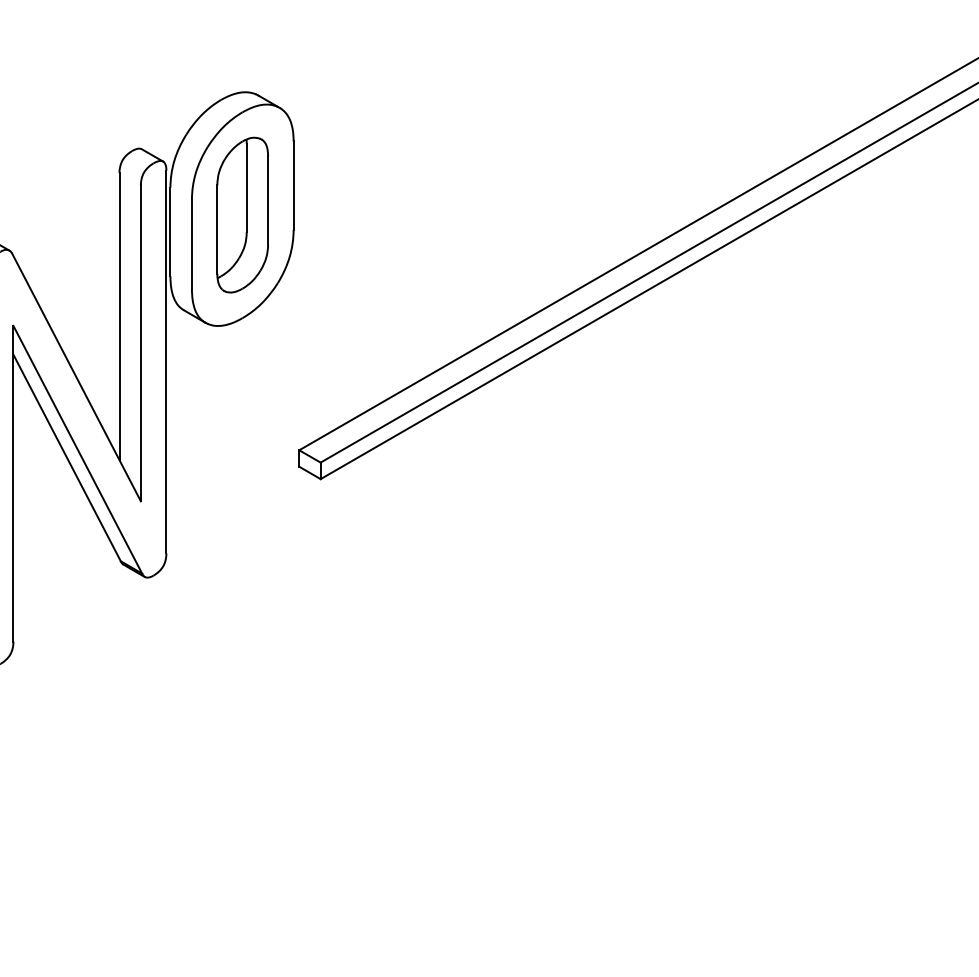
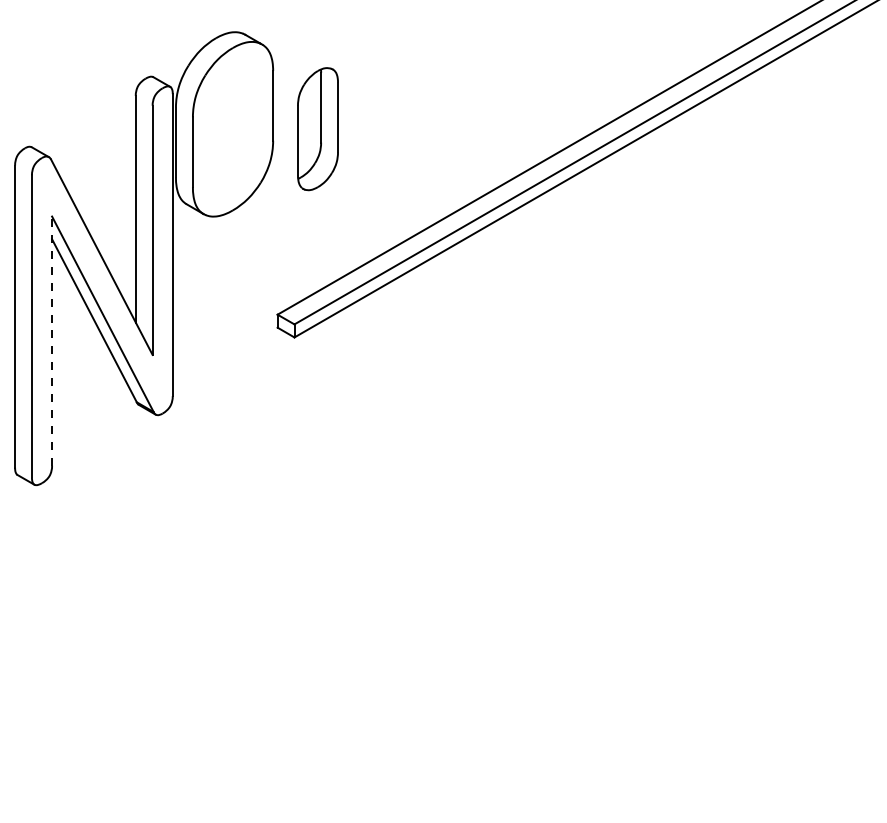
part: (242, 215) -> (317, 129), moved
line: (13, 484) -> (52, 341), solid -> dashed

